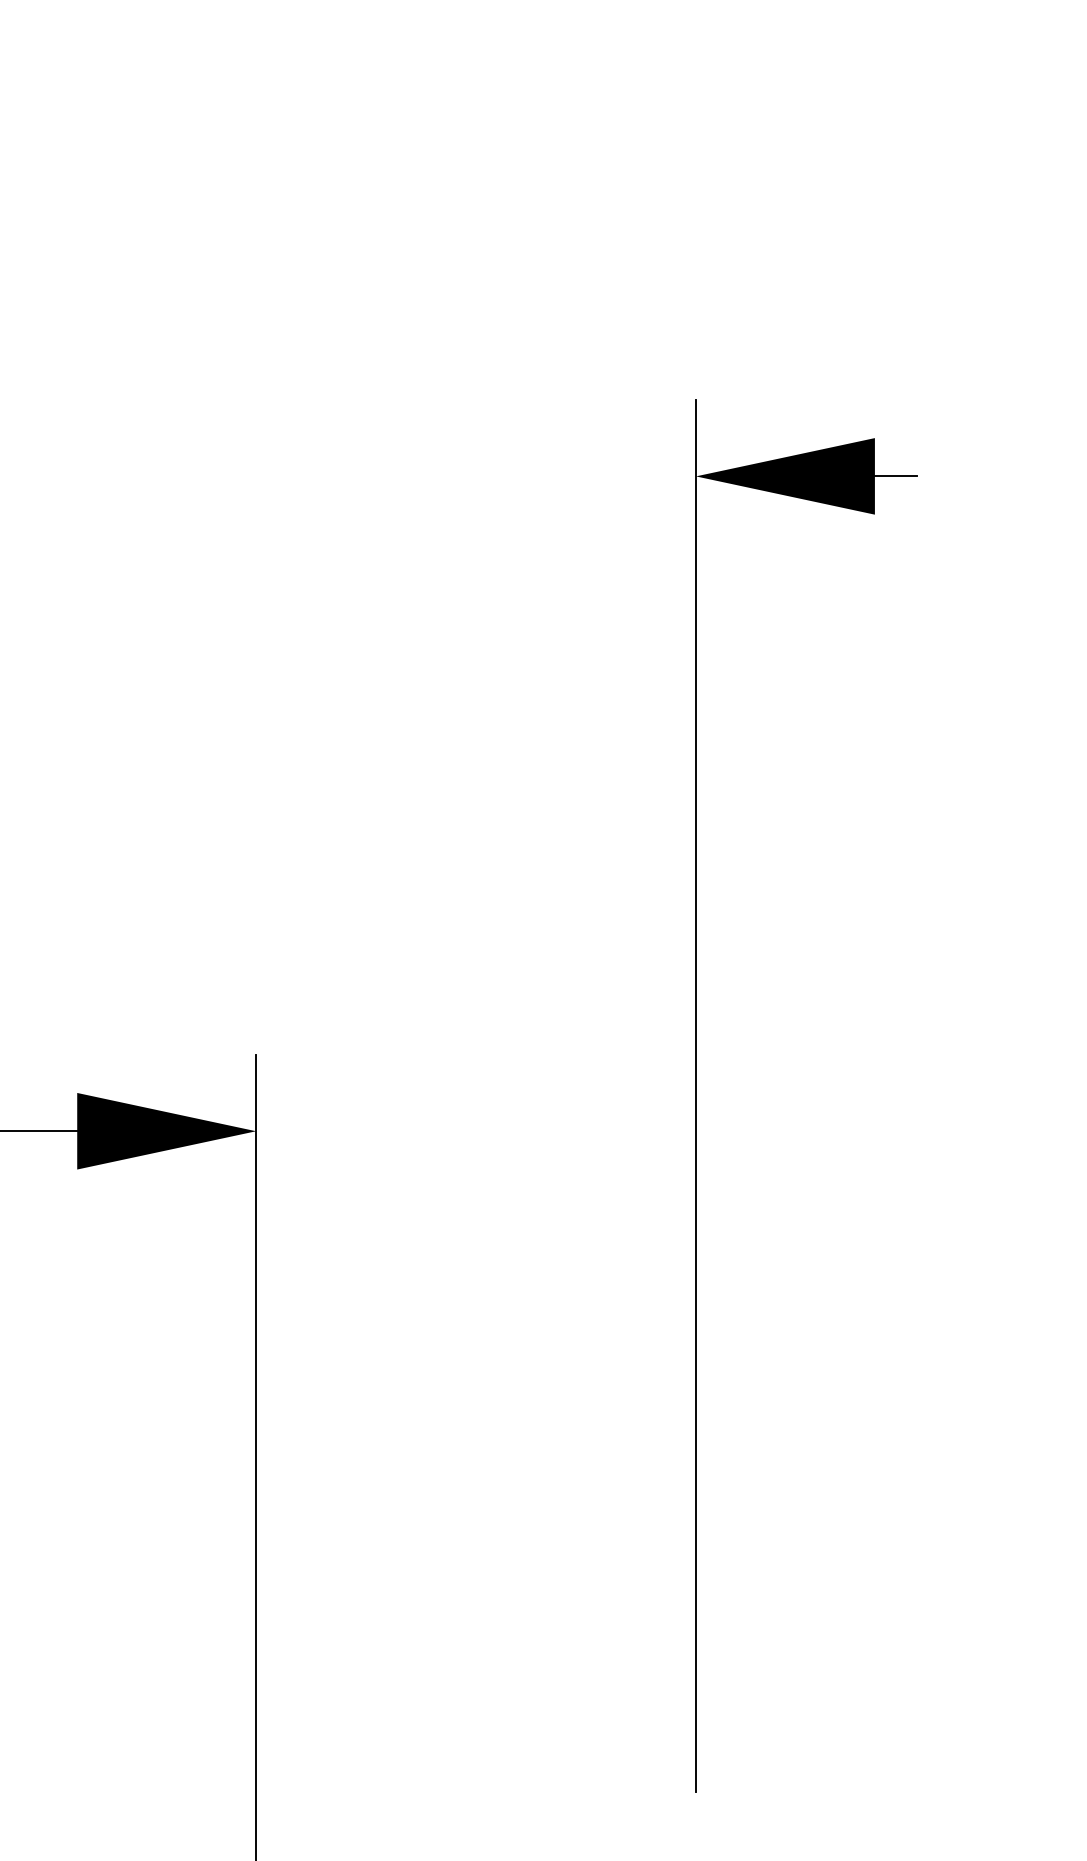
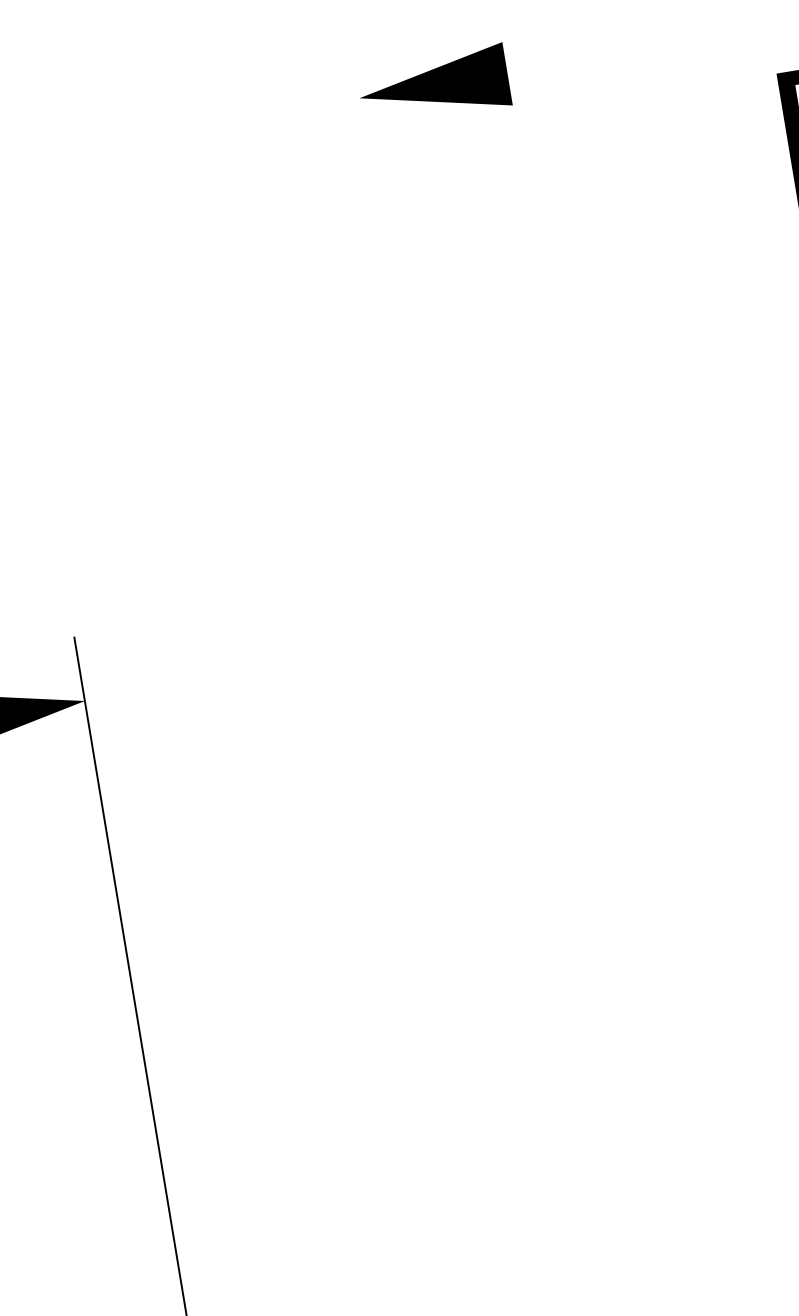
line: (895, 476) -> (524, 71), removed
line: (695, 1095) -> (443, 611), removed

